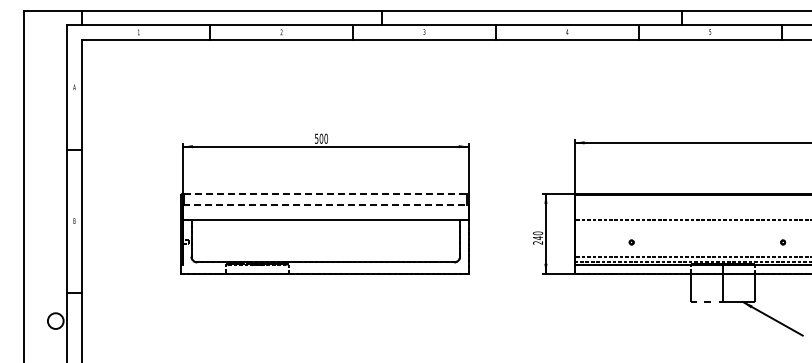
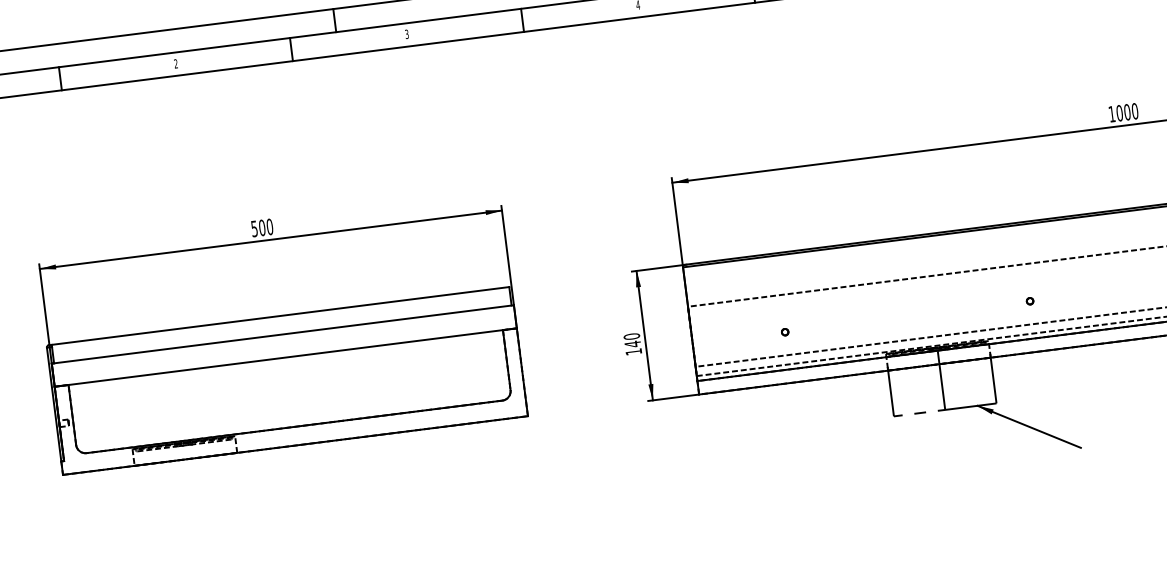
line: (326, 193) -> (281, 315), dashed -> solid
line: (325, 205) -> (282, 334), dashed -> solid
text: (537, 242) -> (632, 351), 240 -> 140

